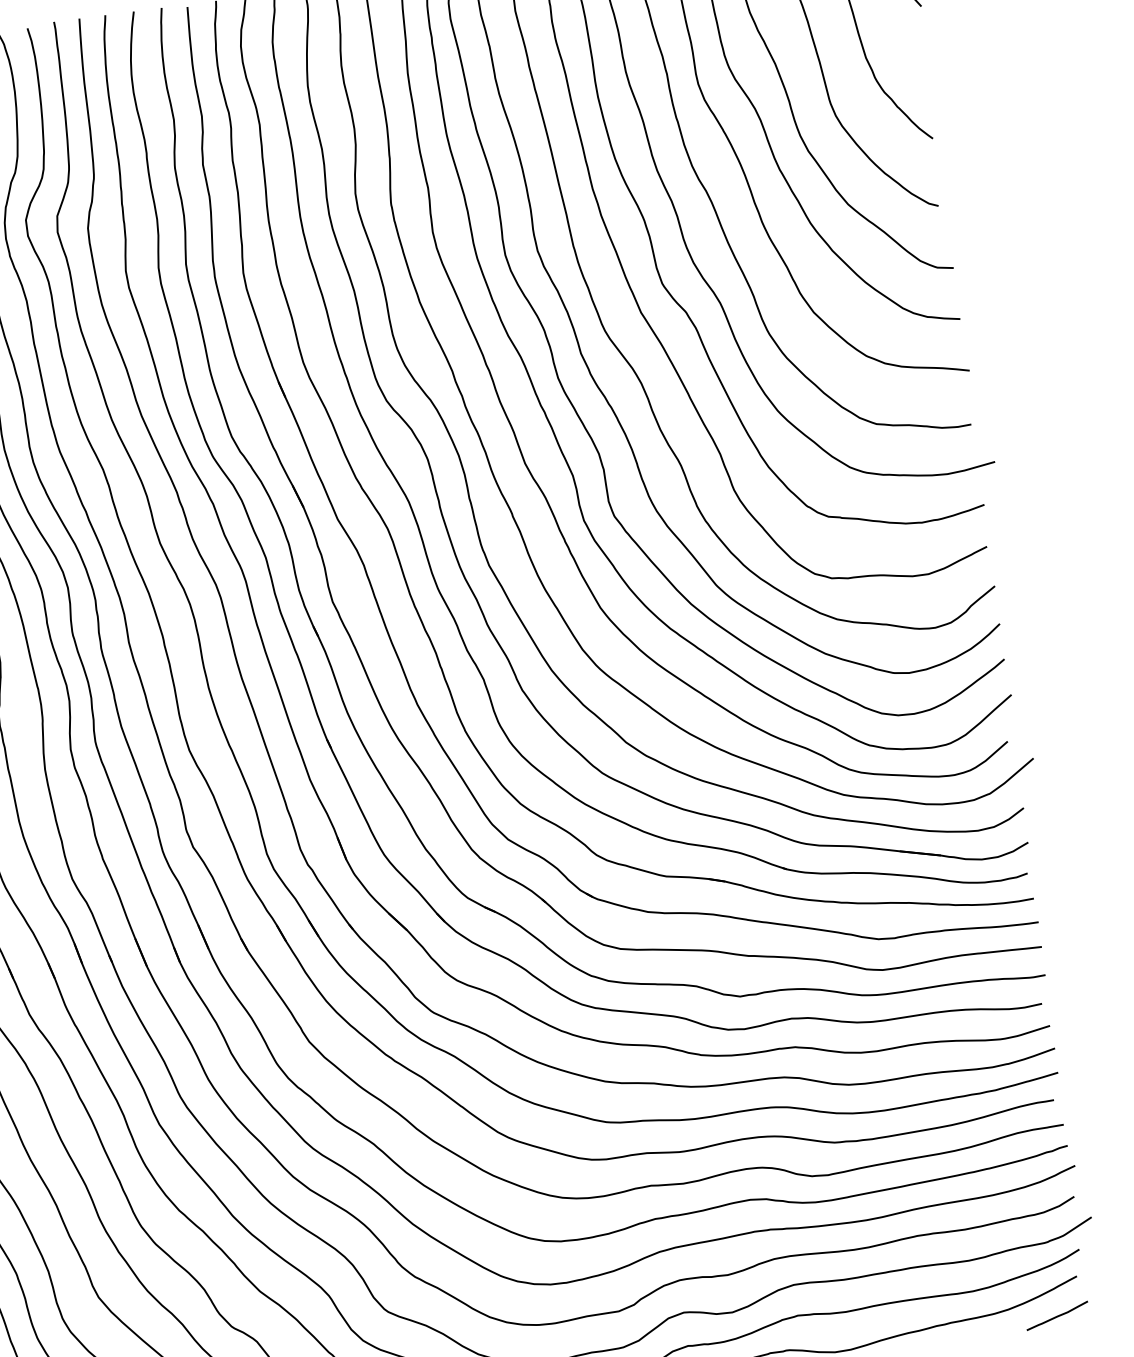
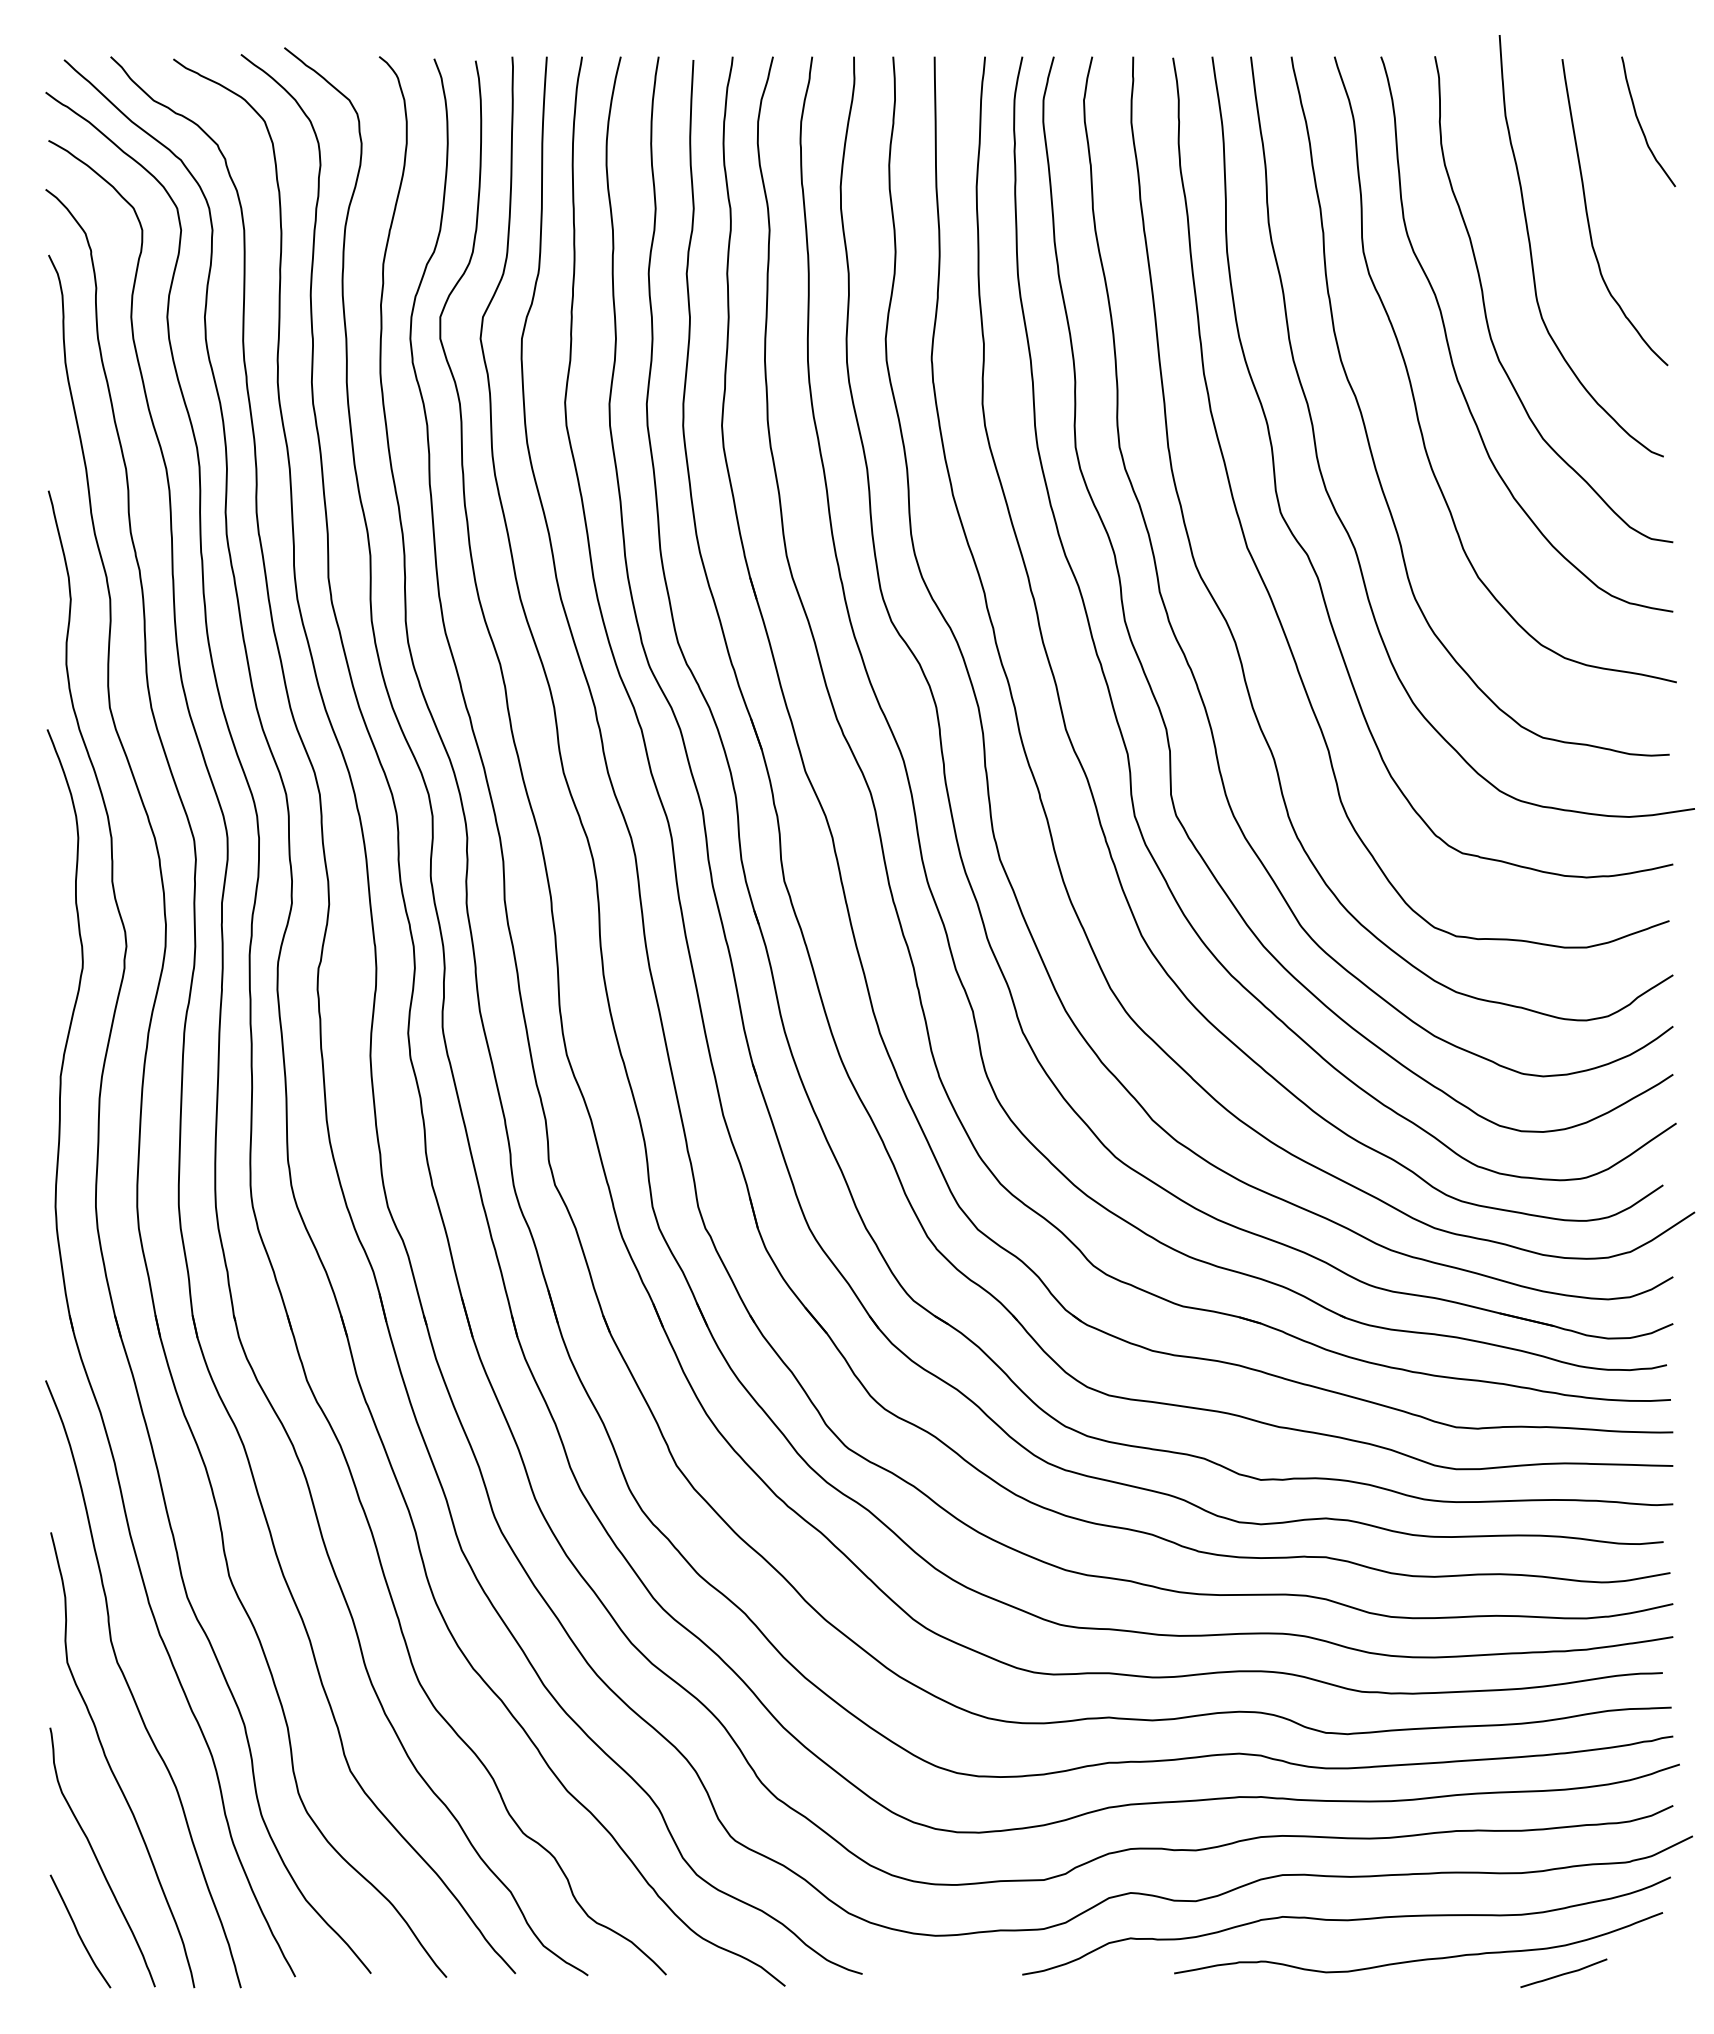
curve: (1057, 1316) -> (1563, 1973), moved

